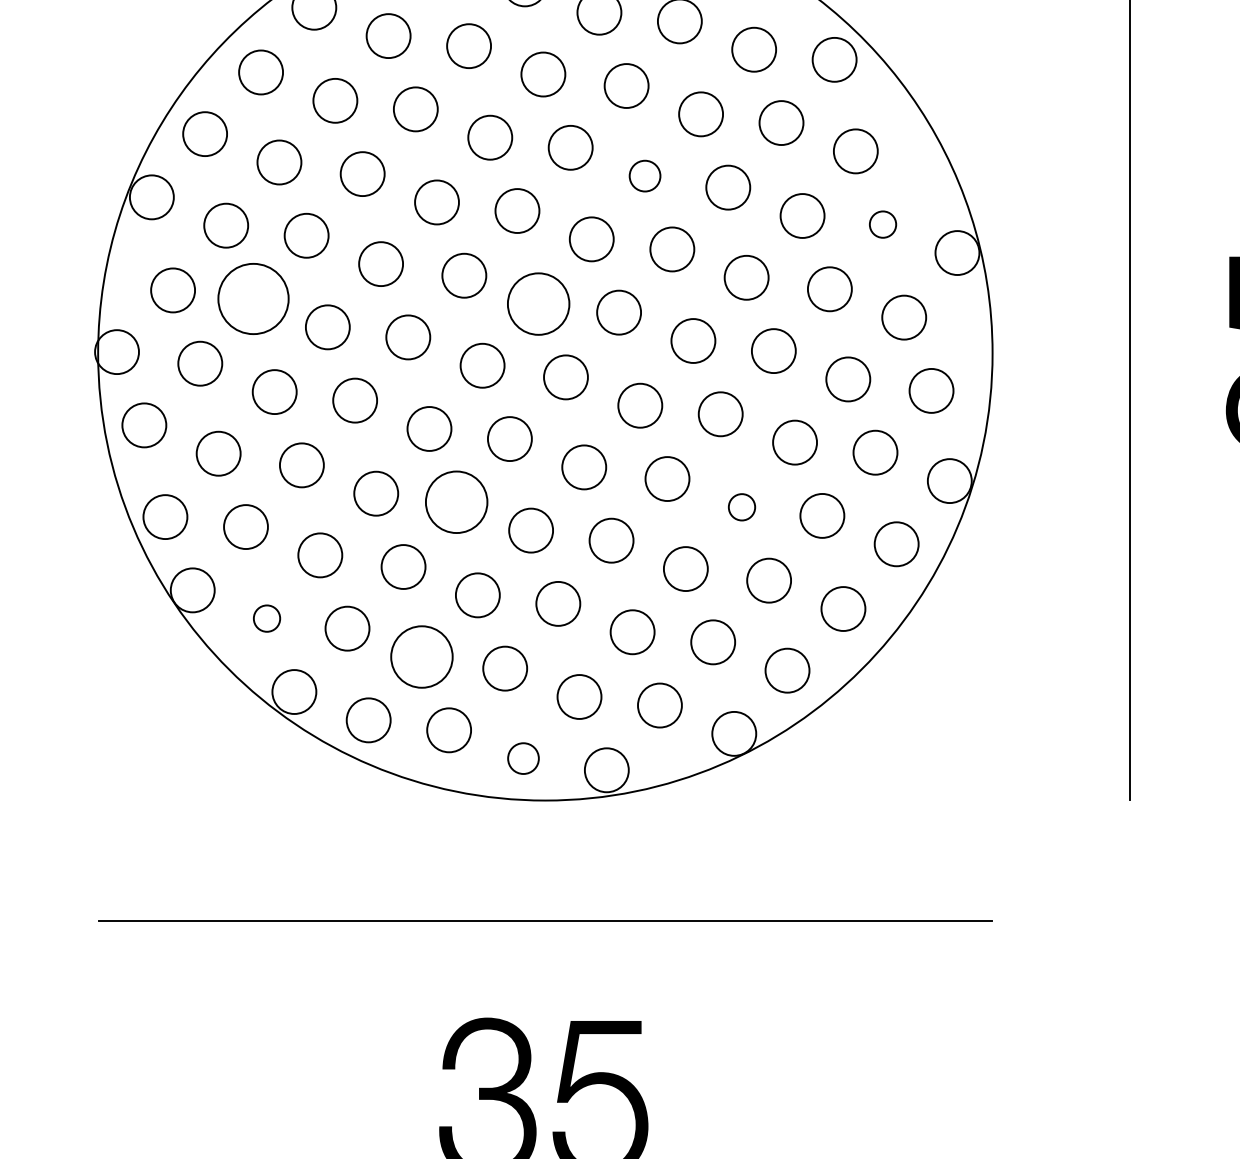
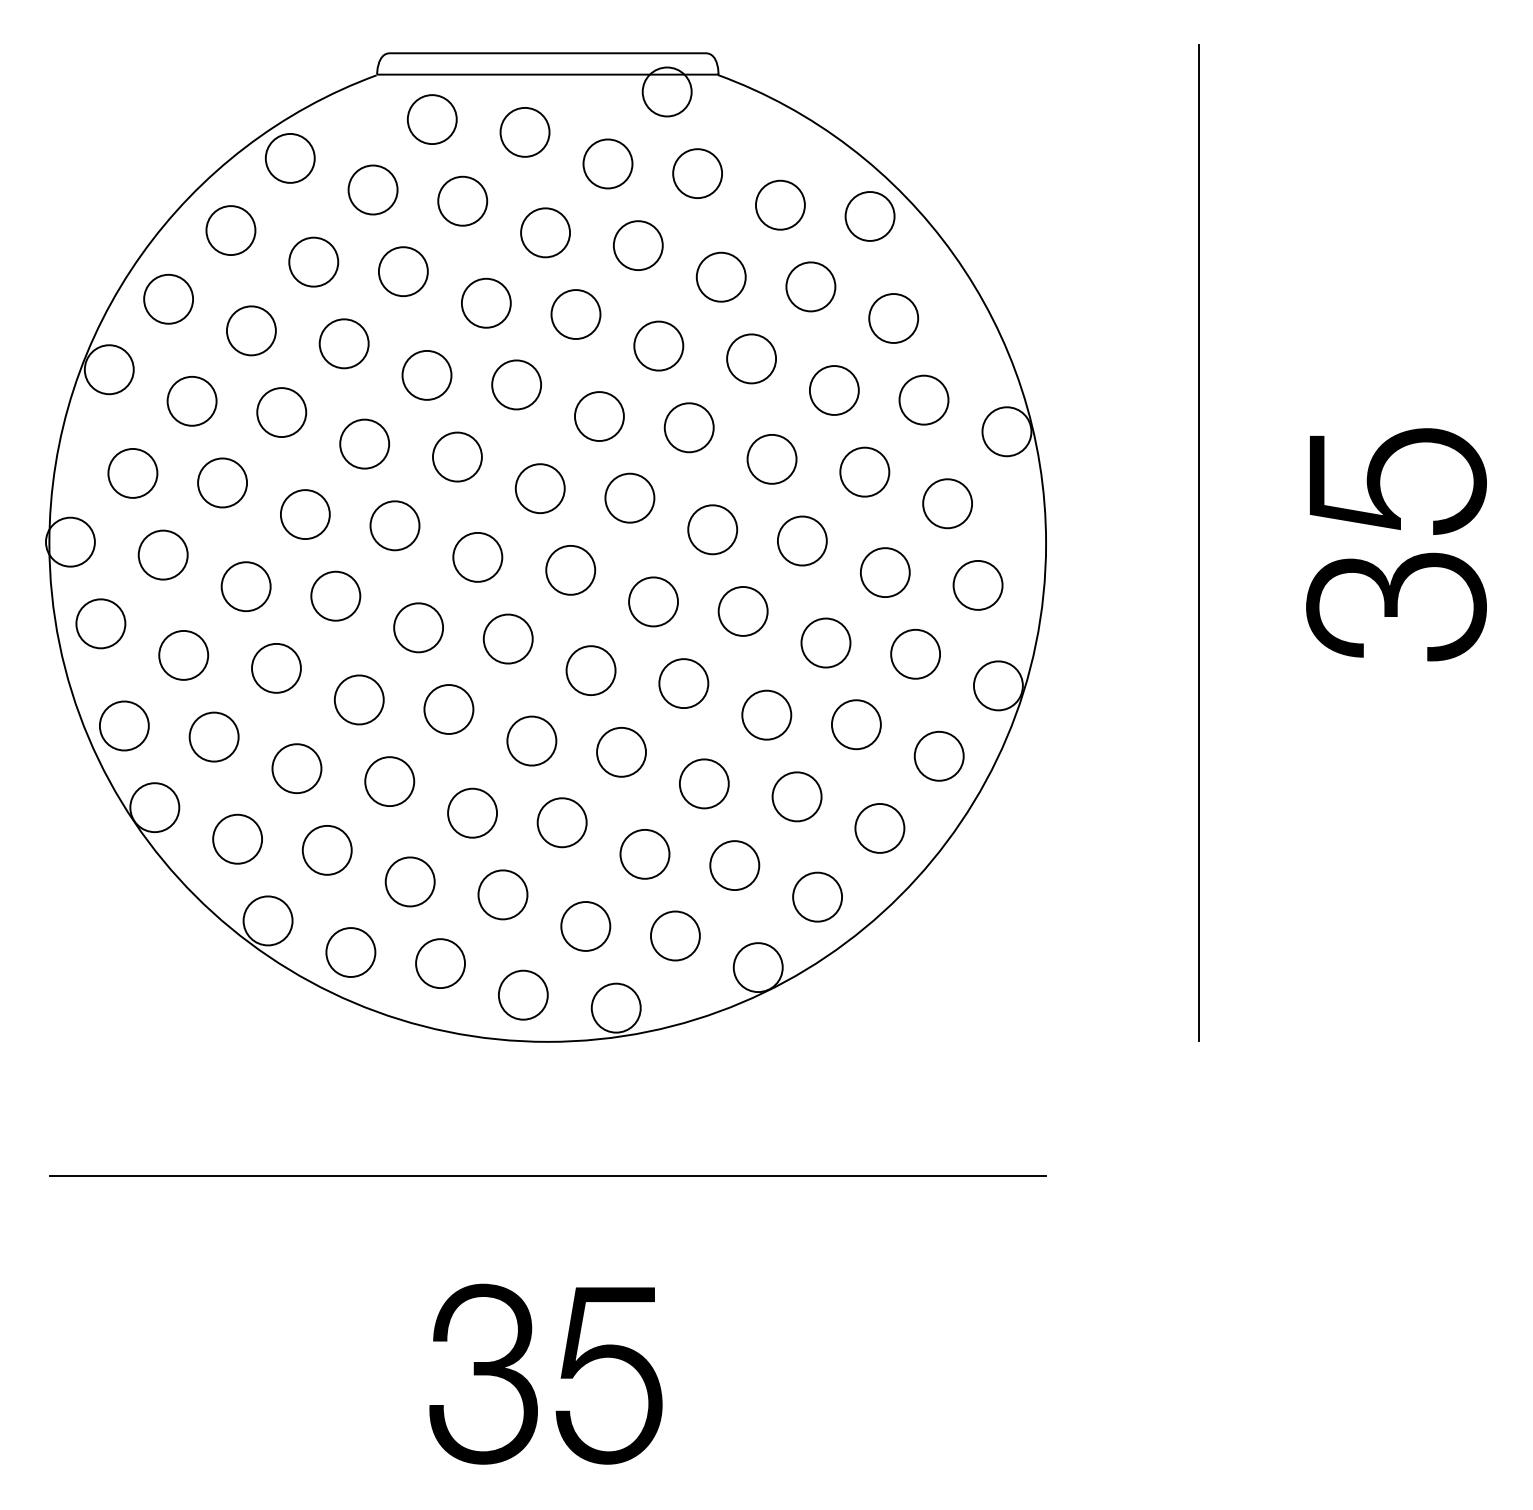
circle: (644, 175) -> (658, 345), size x1.43
circle: (882, 224) -> (923, 399), size x1.67
circle: (253, 298) -> (222, 482), size x0.62
circle: (537, 303) -> (539, 488), size x0.71
circle: (456, 502) -> (448, 709), size x0.71
circle: (741, 506) -> (766, 714), size x1.67
circle: (266, 618) -> (237, 838), size x1.67
circle: (421, 656) -> (409, 881), size x0.71
circle: (523, 758) -> (523, 994), size x1.43

